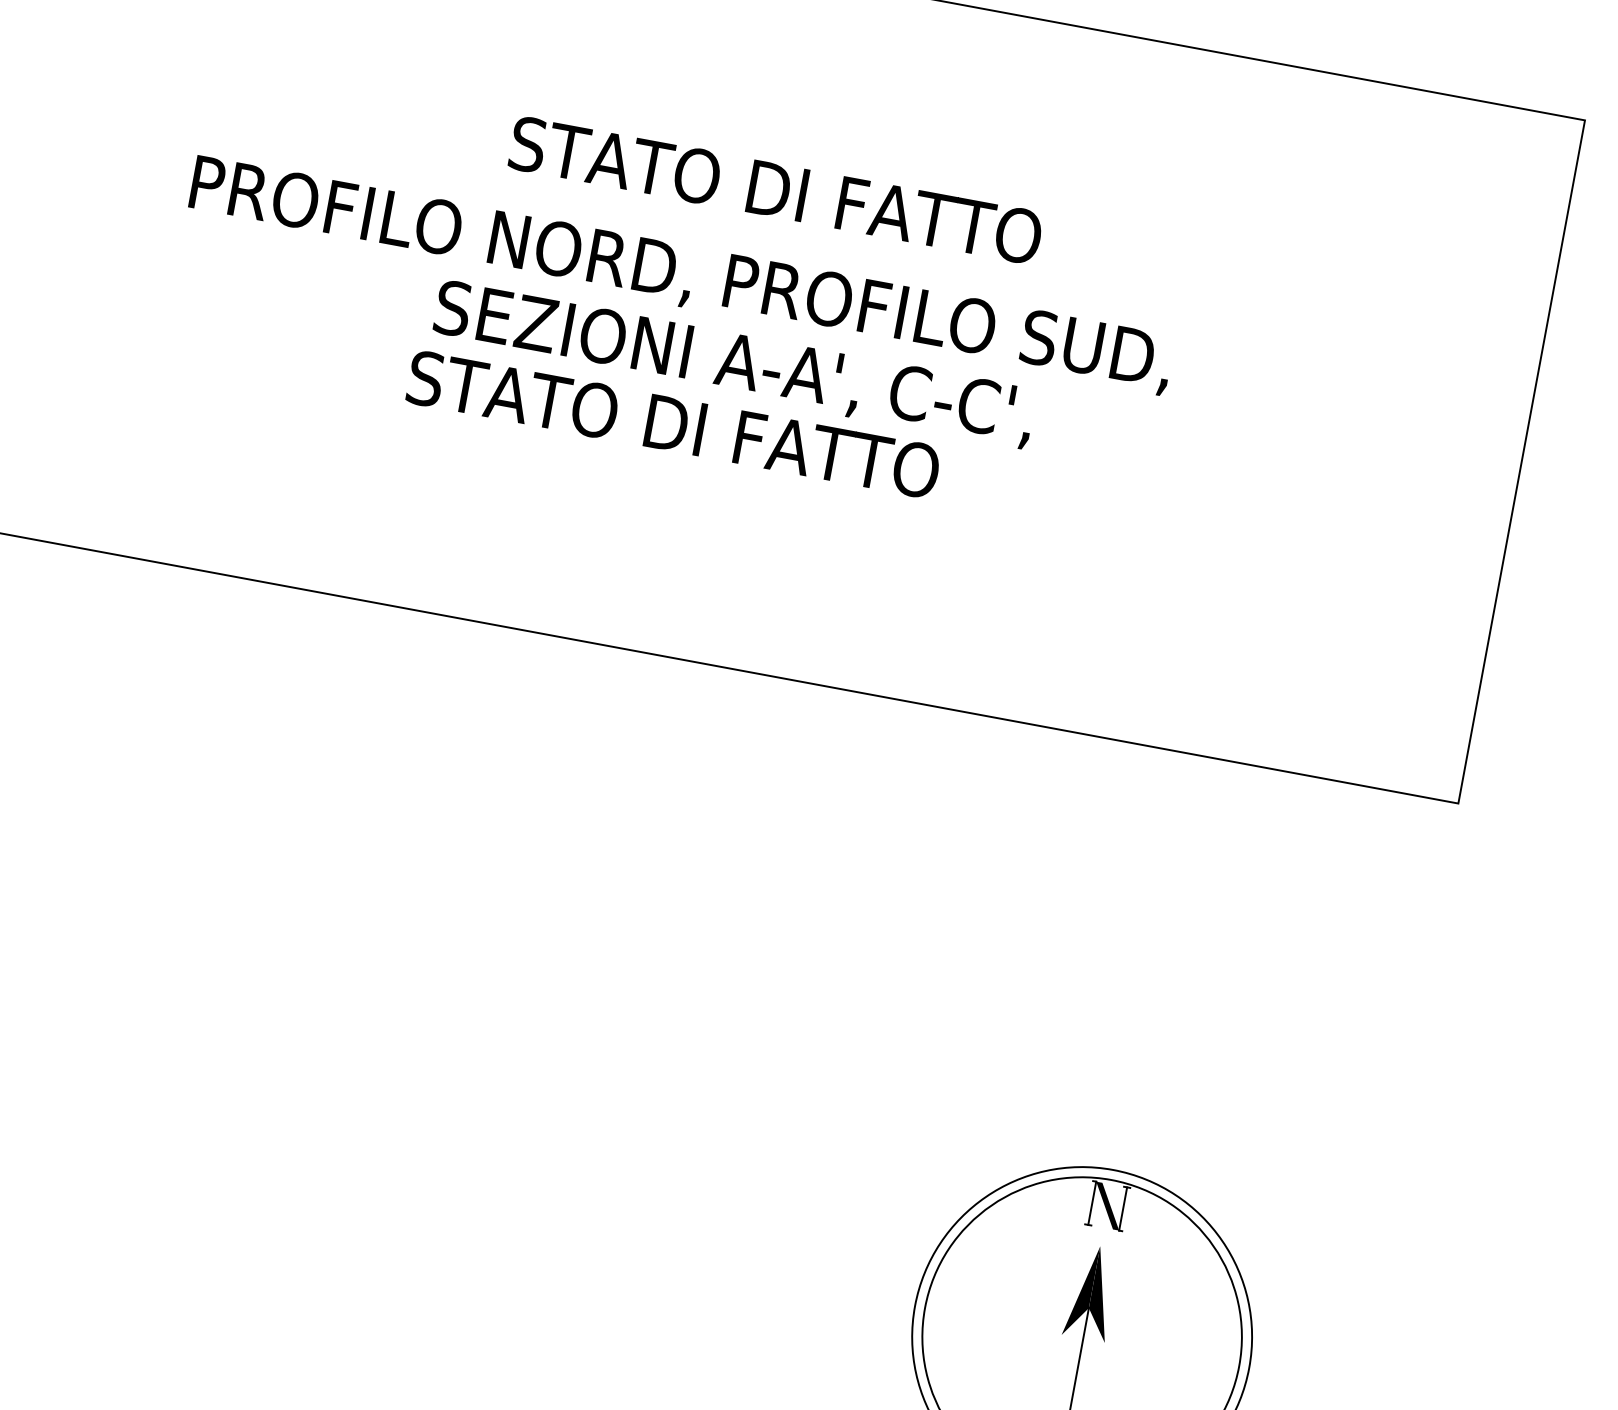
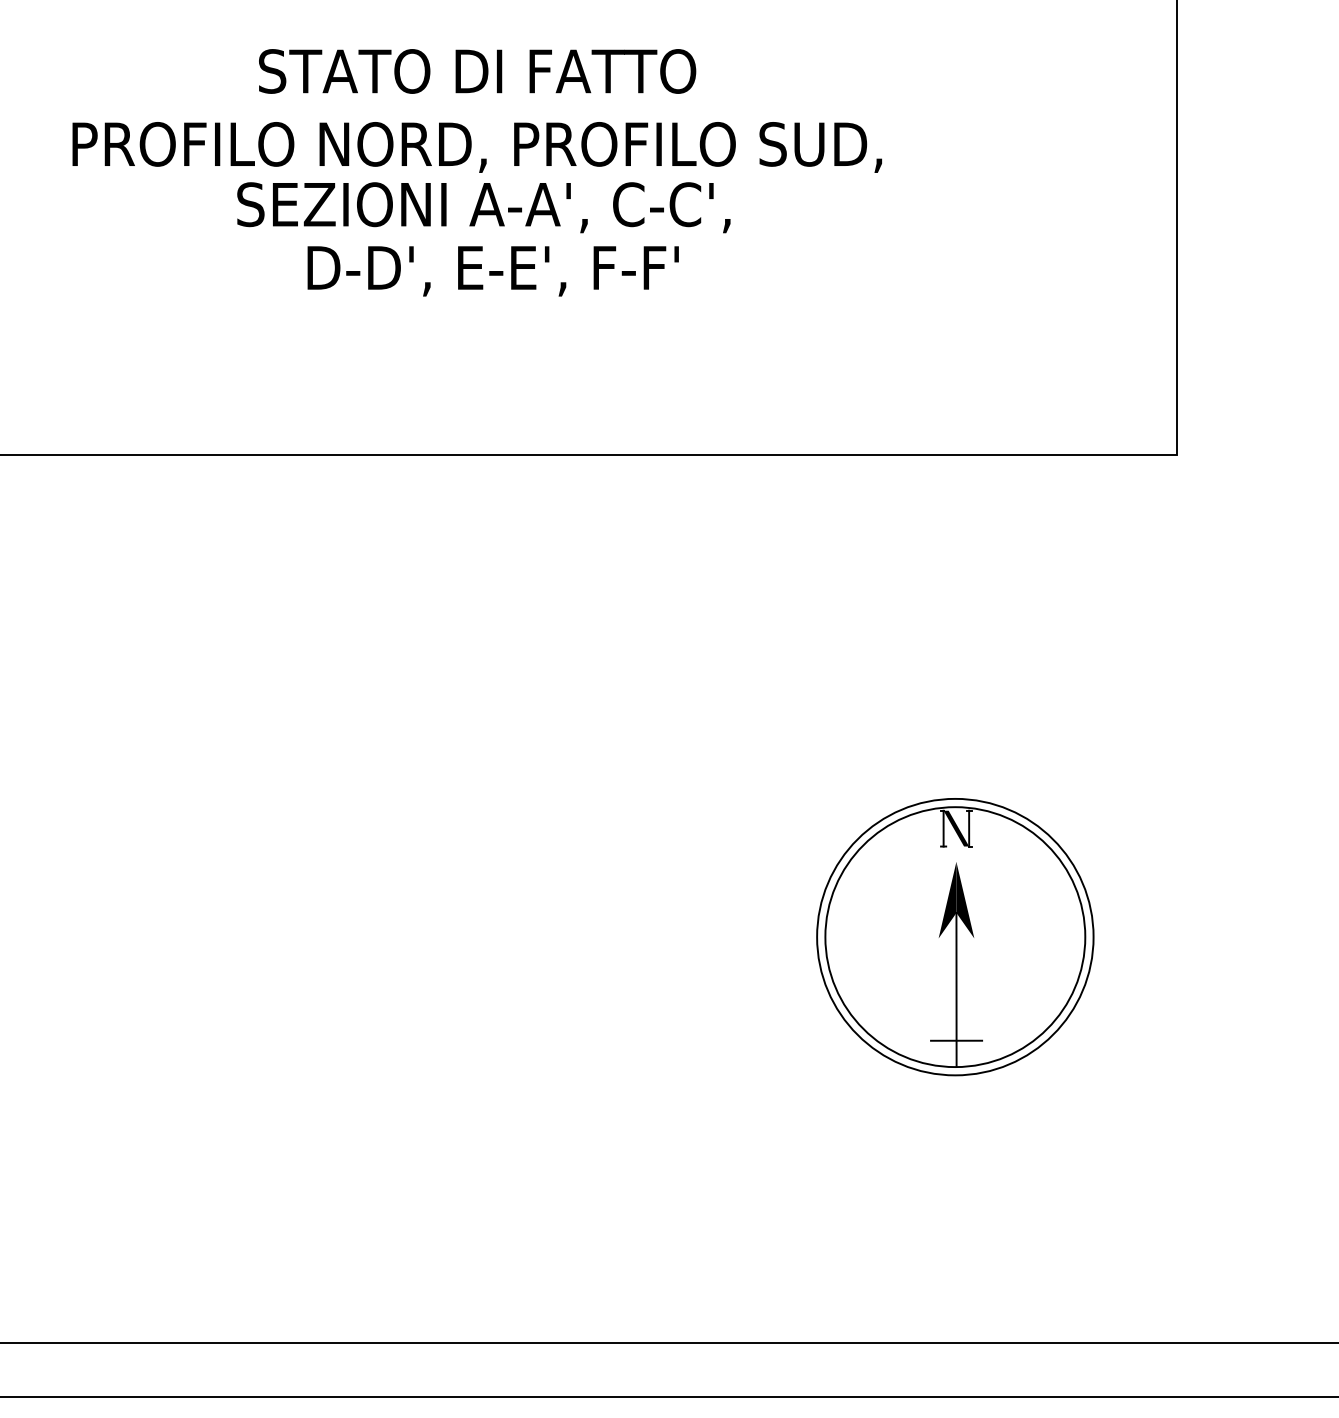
text: (775, 190) -> (477, 71), moved
text: (733, 364) -> (483, 207), moved
text: (673, 427) -> (493, 270), STATO DI FATTO -> D-D', E-E', F-F'

